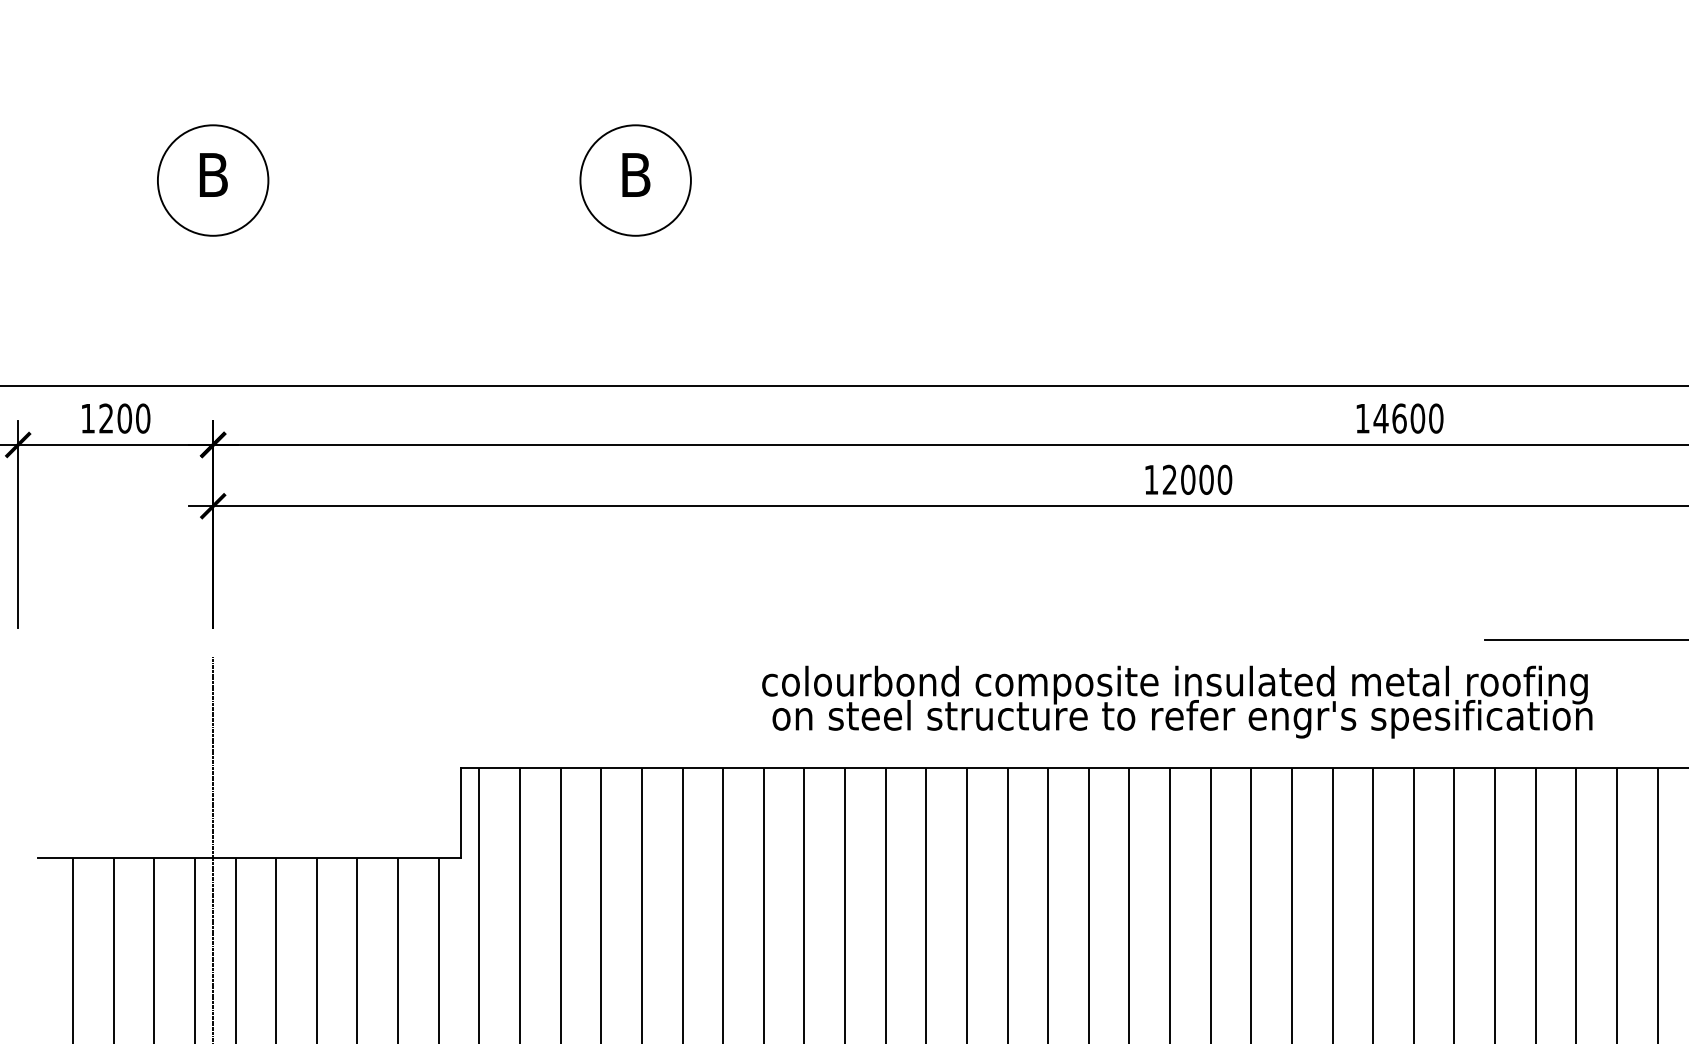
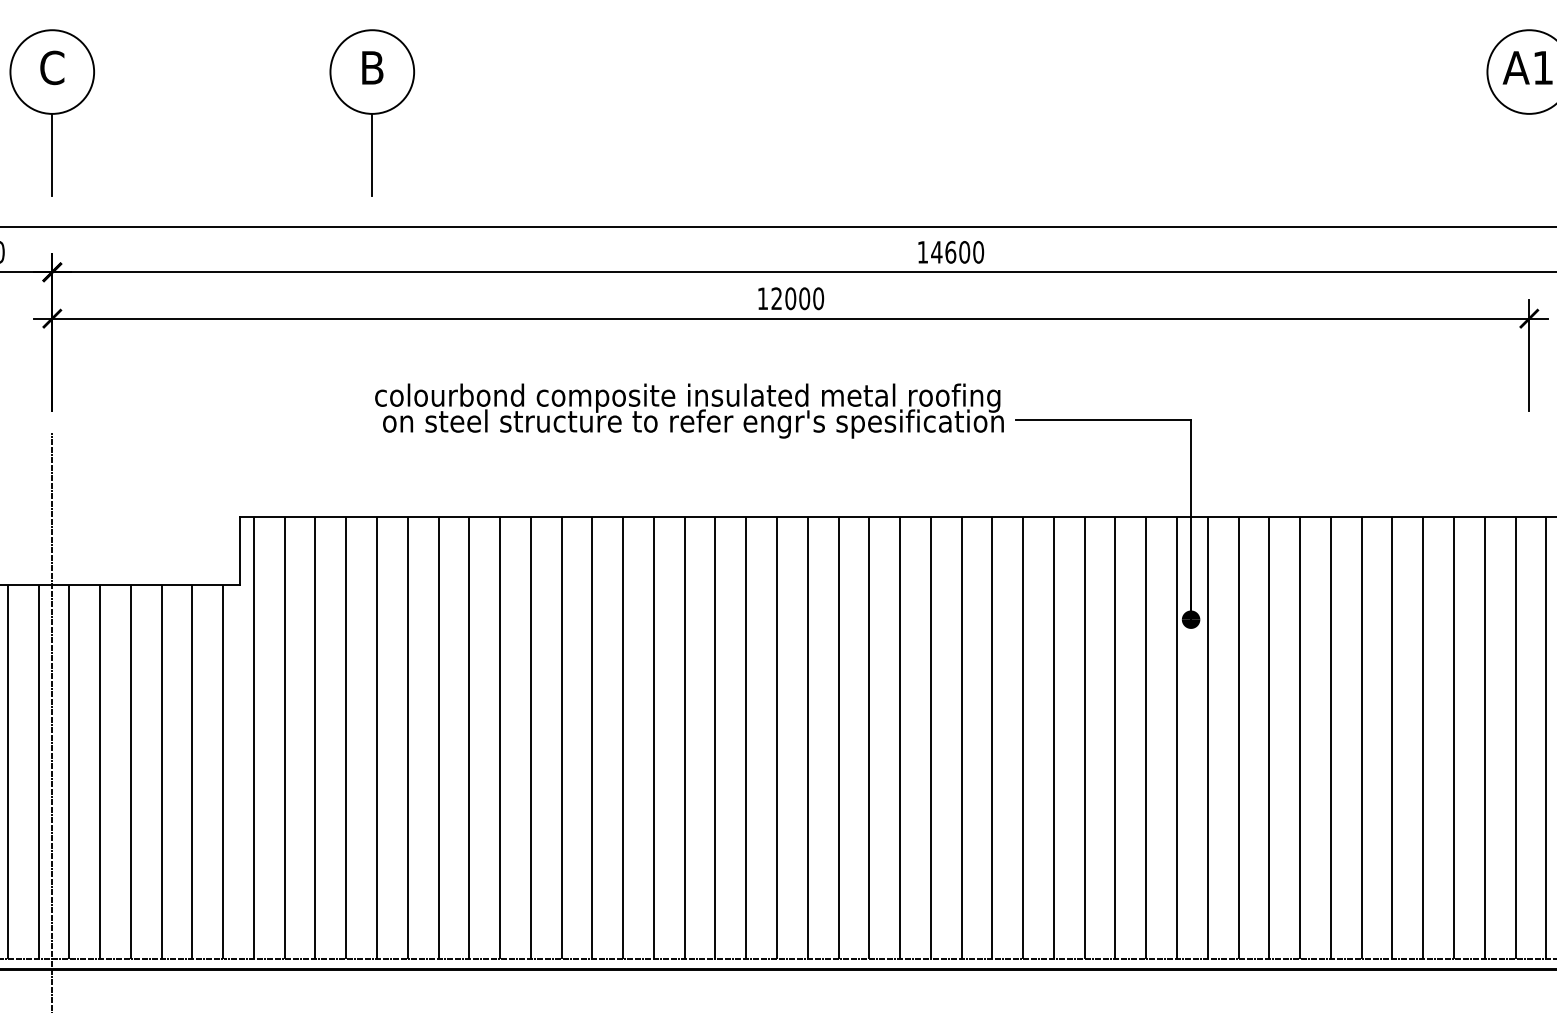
text: (213, 174) -> (52, 67), B -> C
line: (213, 289) -> (52, 154), added
line: (635, 289) -> (372, 154), added
text: (1177, 701) -> (689, 410), moved

